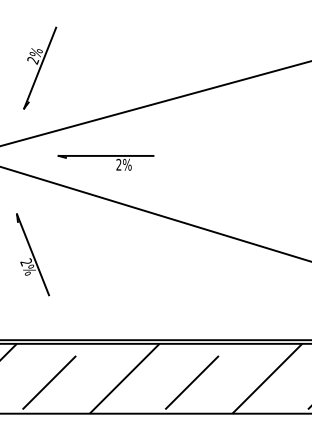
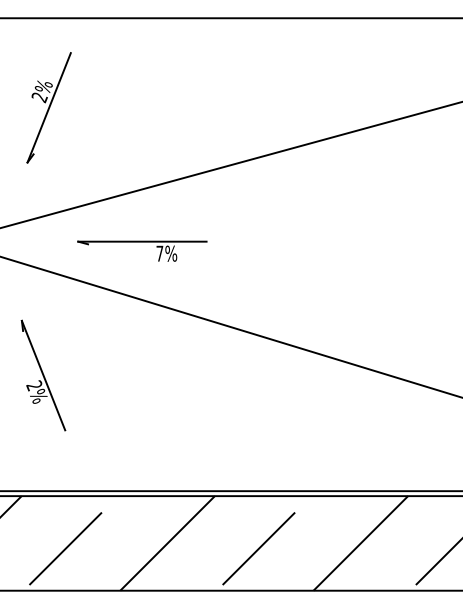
part: (39, 67) -> (48, 107), moved
text: (118, 164) -> (159, 253), 2% -> 7%

